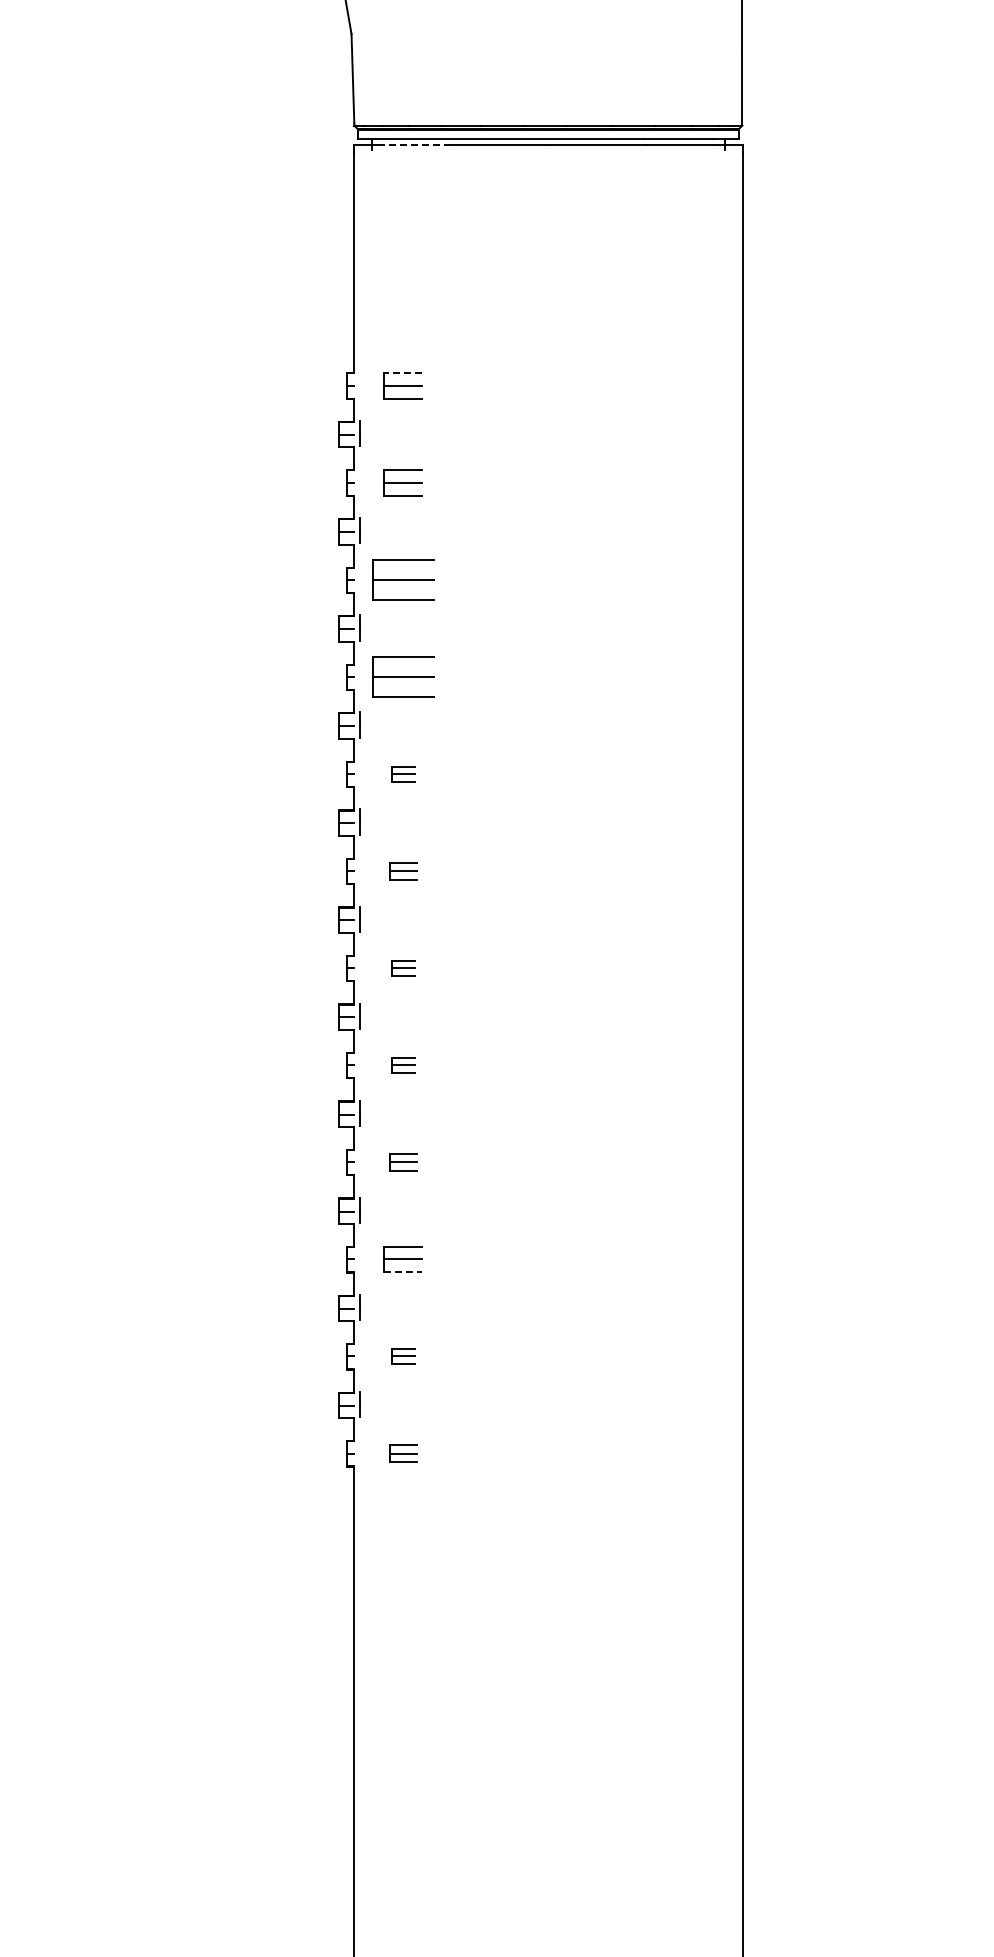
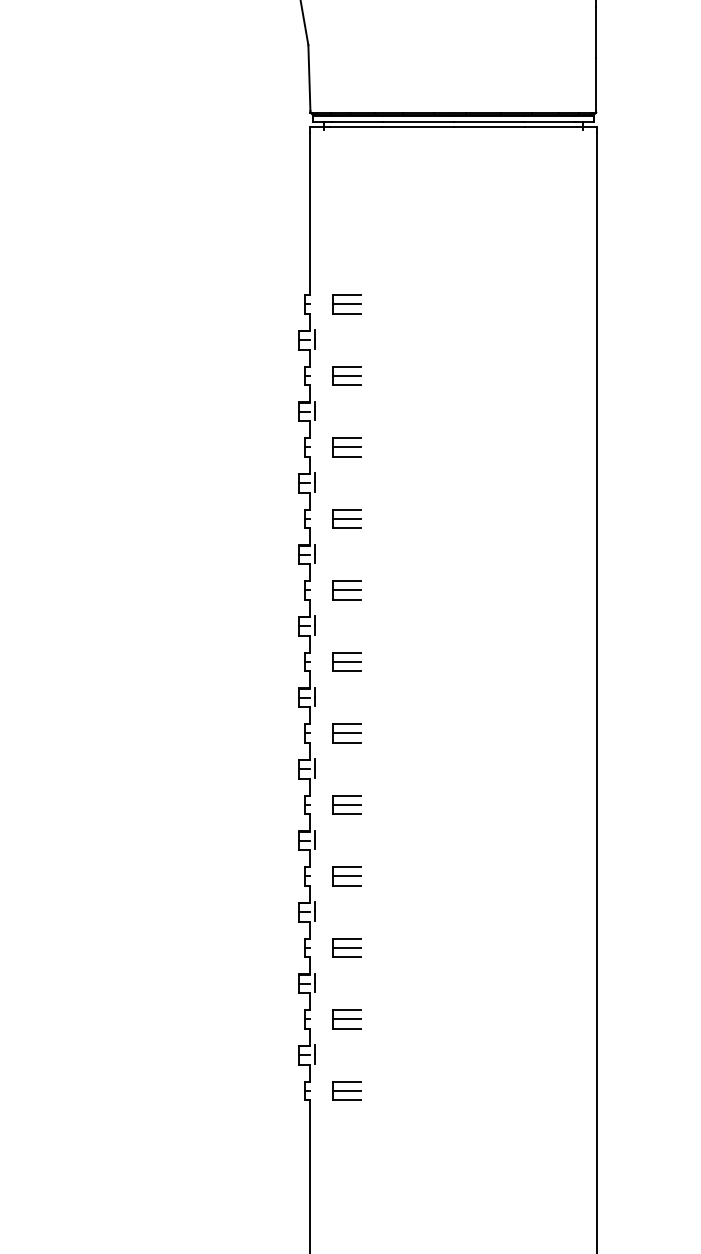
line: (415, 145) -> (355, 127), dashed -> solid
line: (402, 373) -> (345, 295), dashed -> solid
part: (402, 580) -> (345, 447), size x0.62
part: (402, 677) -> (345, 519), size x0.62
part: (402, 774) -> (345, 590), size x1.67
part: (402, 871) -> (345, 661), size x1.43
part: (402, 968) -> (345, 733), size x1.67
part: (402, 1065) -> (345, 804), size x1.67
part: (402, 1162) -> (345, 876), size x1.43
line: (403, 1272) -> (346, 957), dashed -> solid
part: (402, 1356) -> (345, 1019), size x1.67
part: (402, 1453) -> (345, 1090), size x1.43

